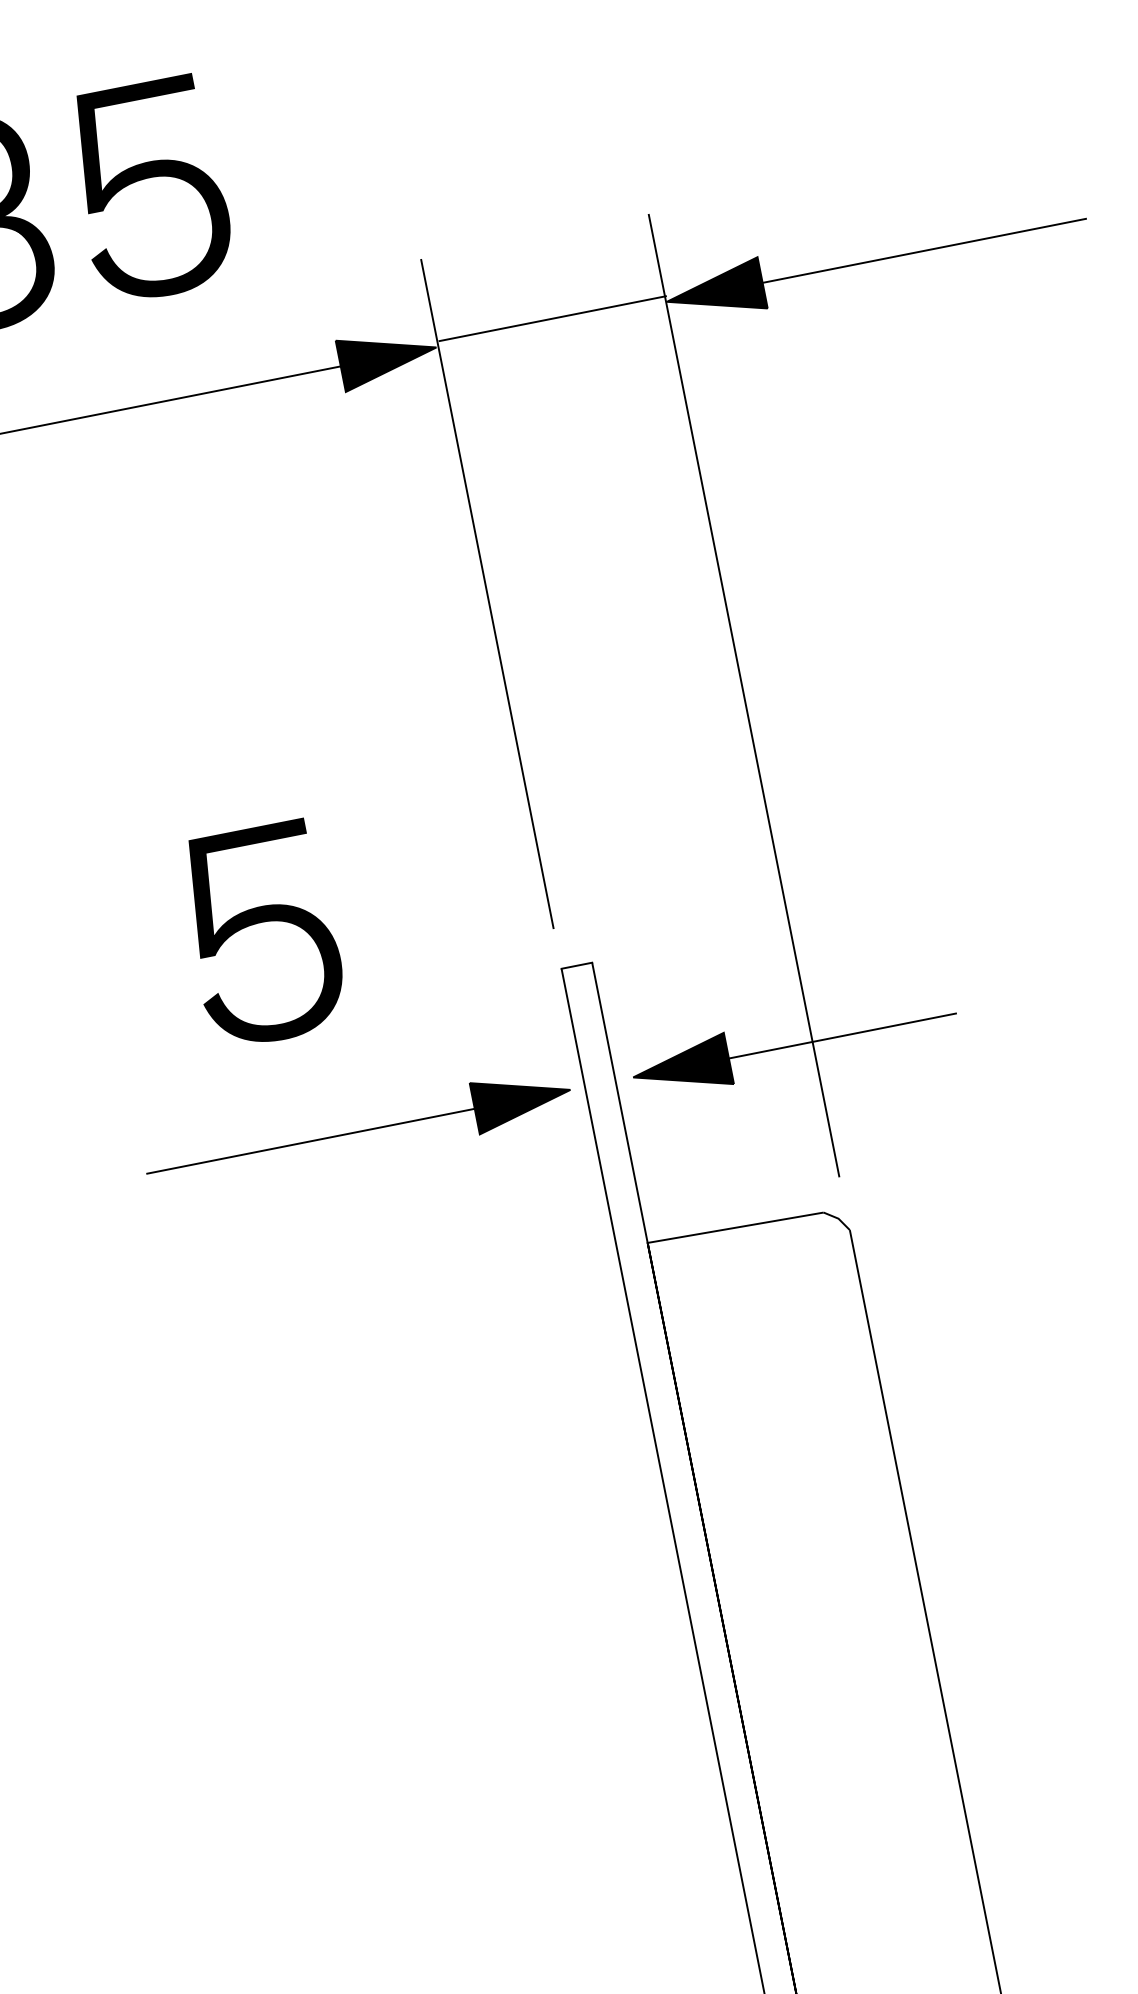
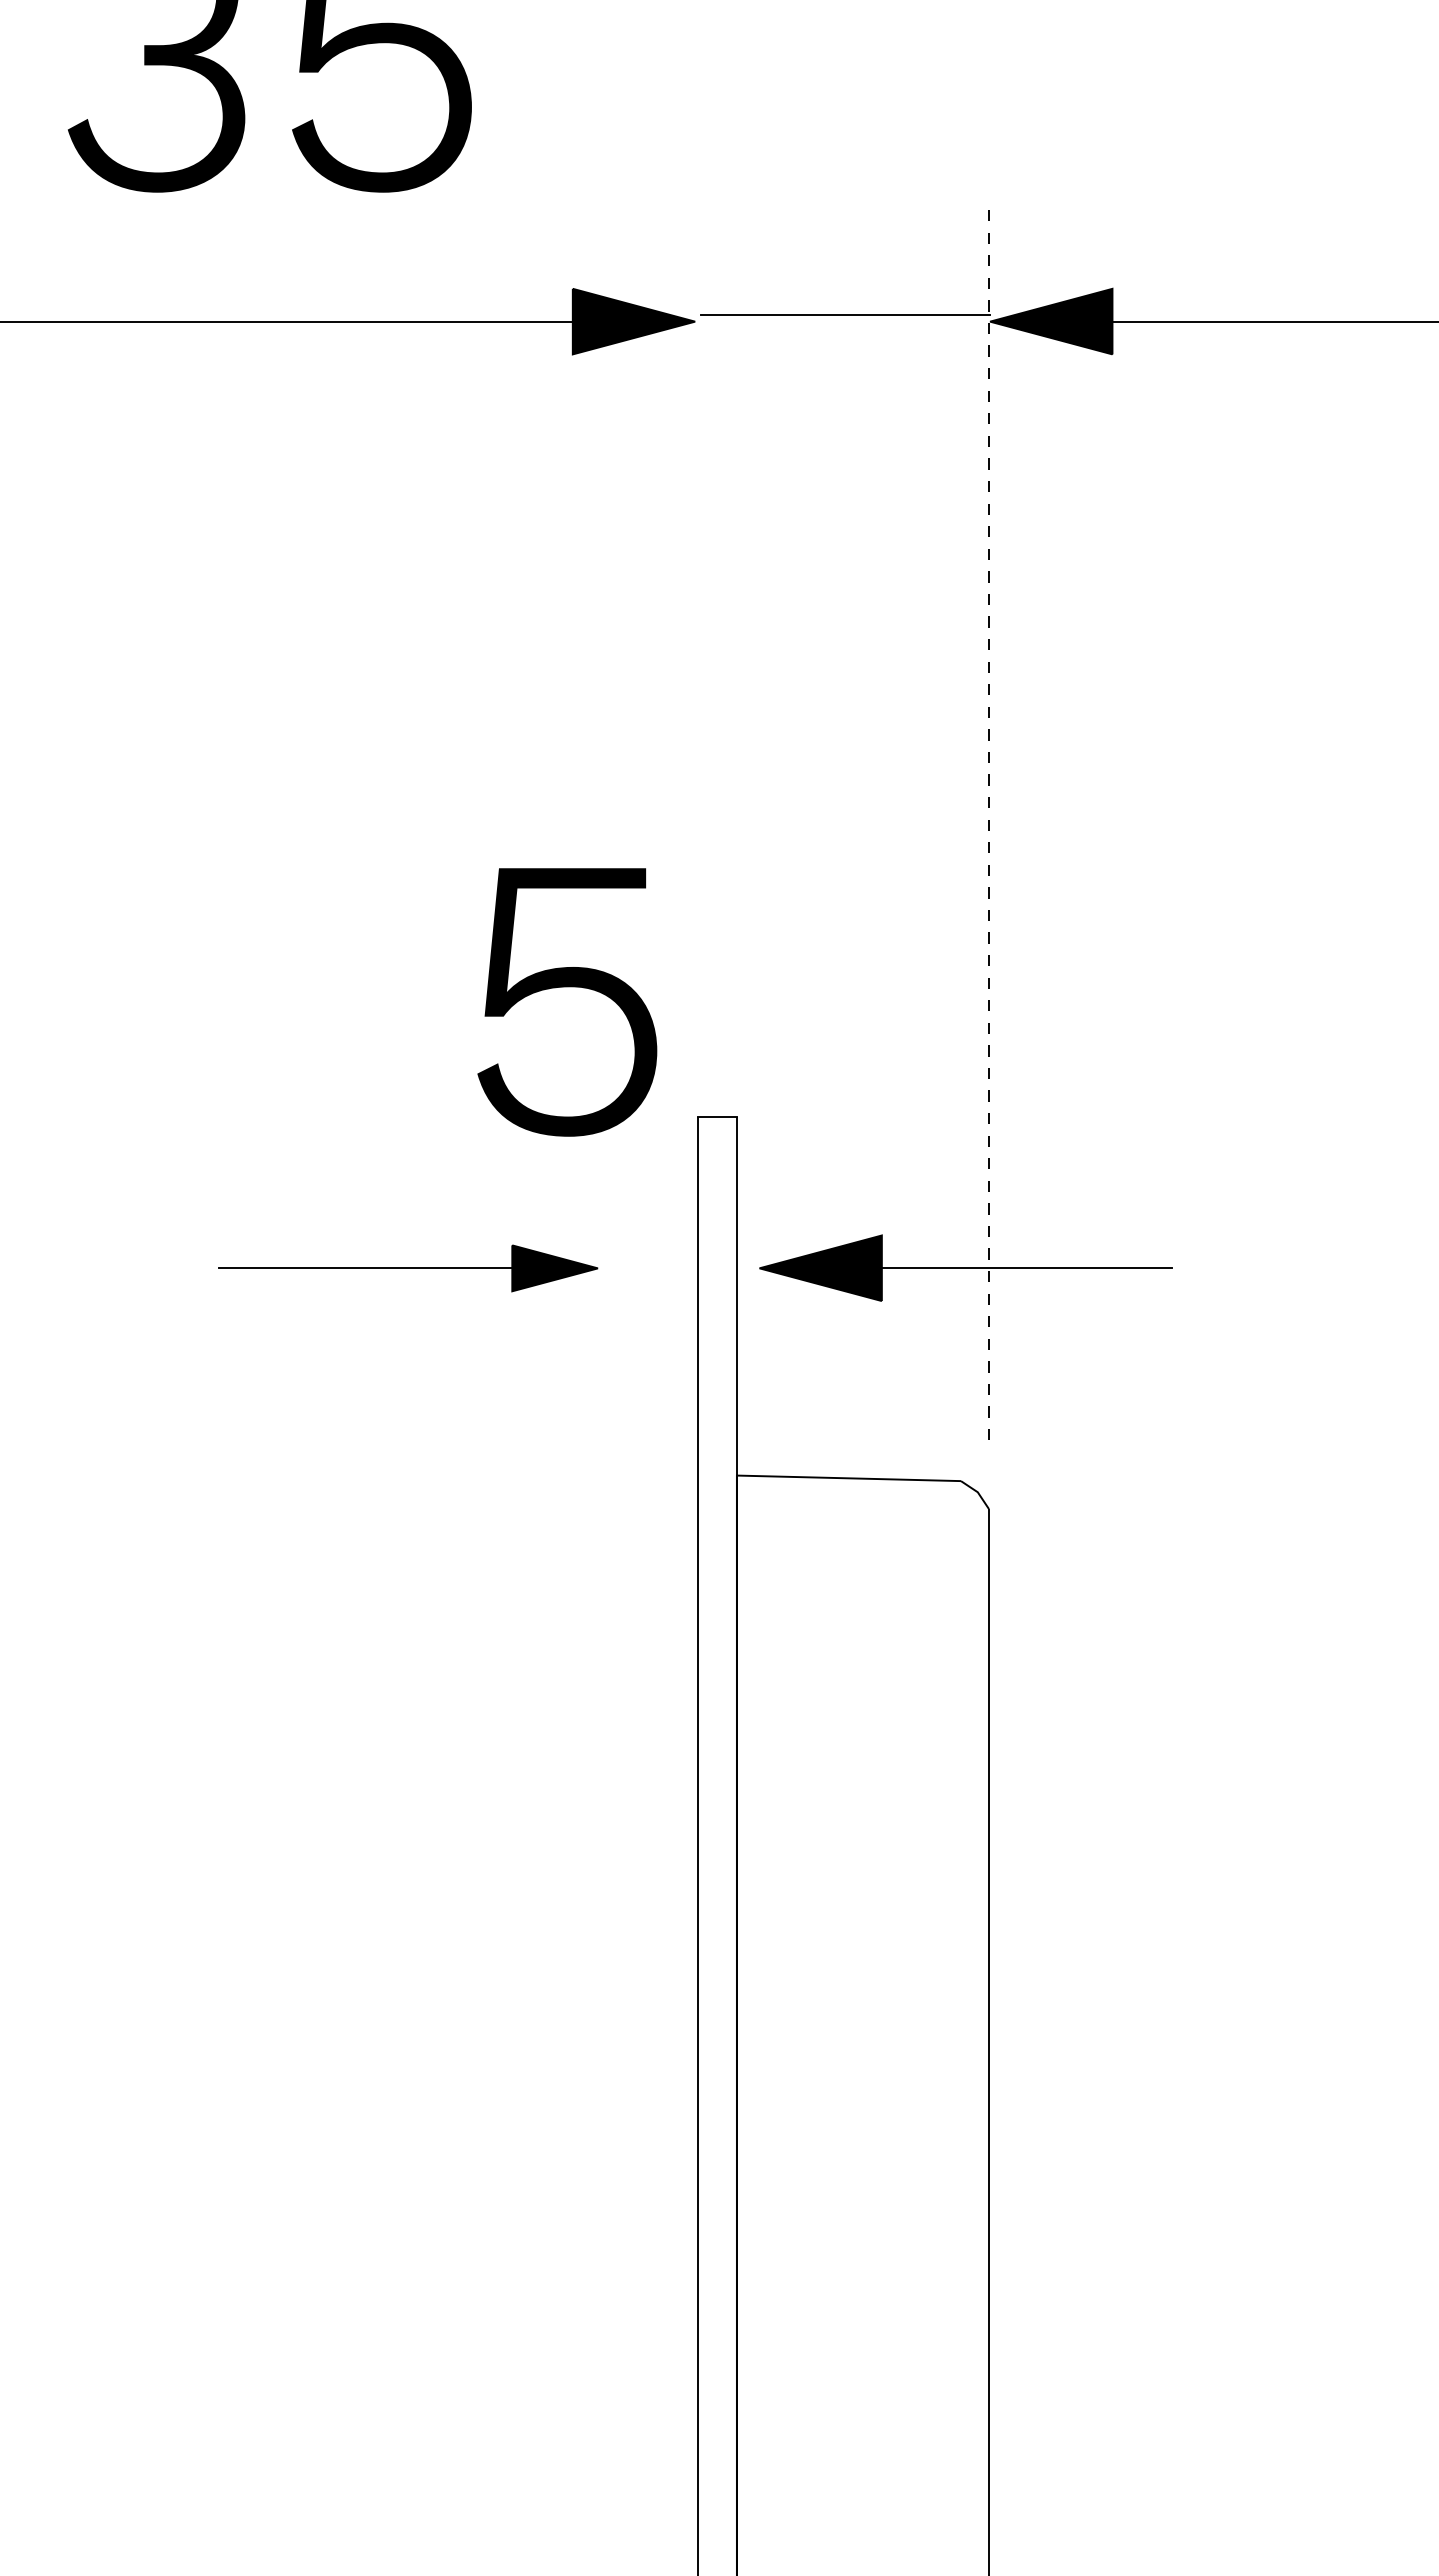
line: (487, 593) -> (697, 637), removed
line: (743, 695) -> (988, 824), solid -> dashed
part: (260, 923) -> (567, 987), moved
part: (358, 1131) -> (408, 1268), size x0.7

